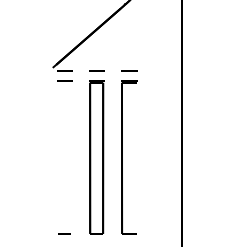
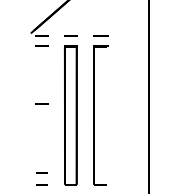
line: (64, 144) -> (41, 103), added
line: (64, 220) -> (41, 172), added

